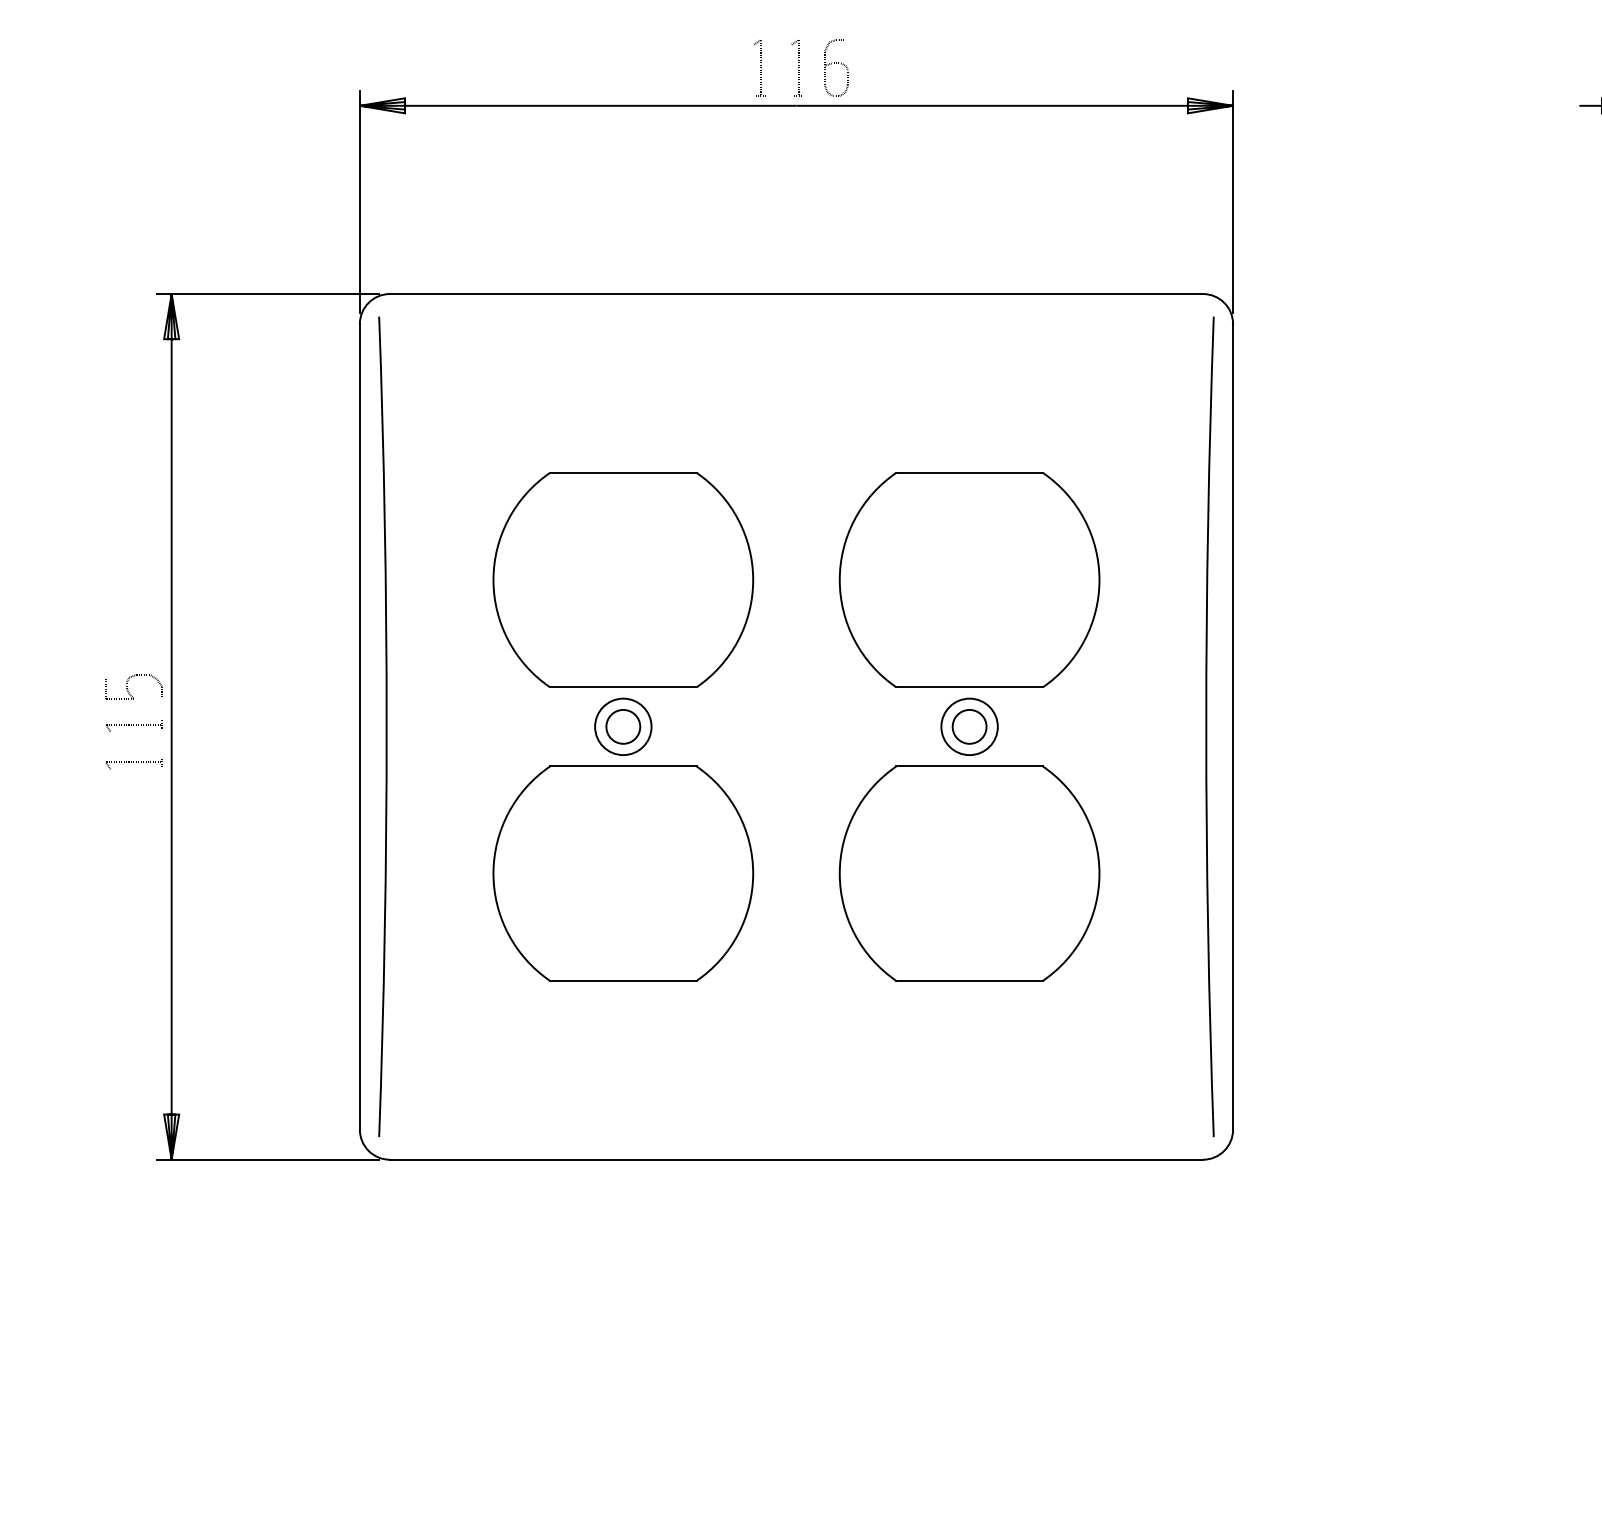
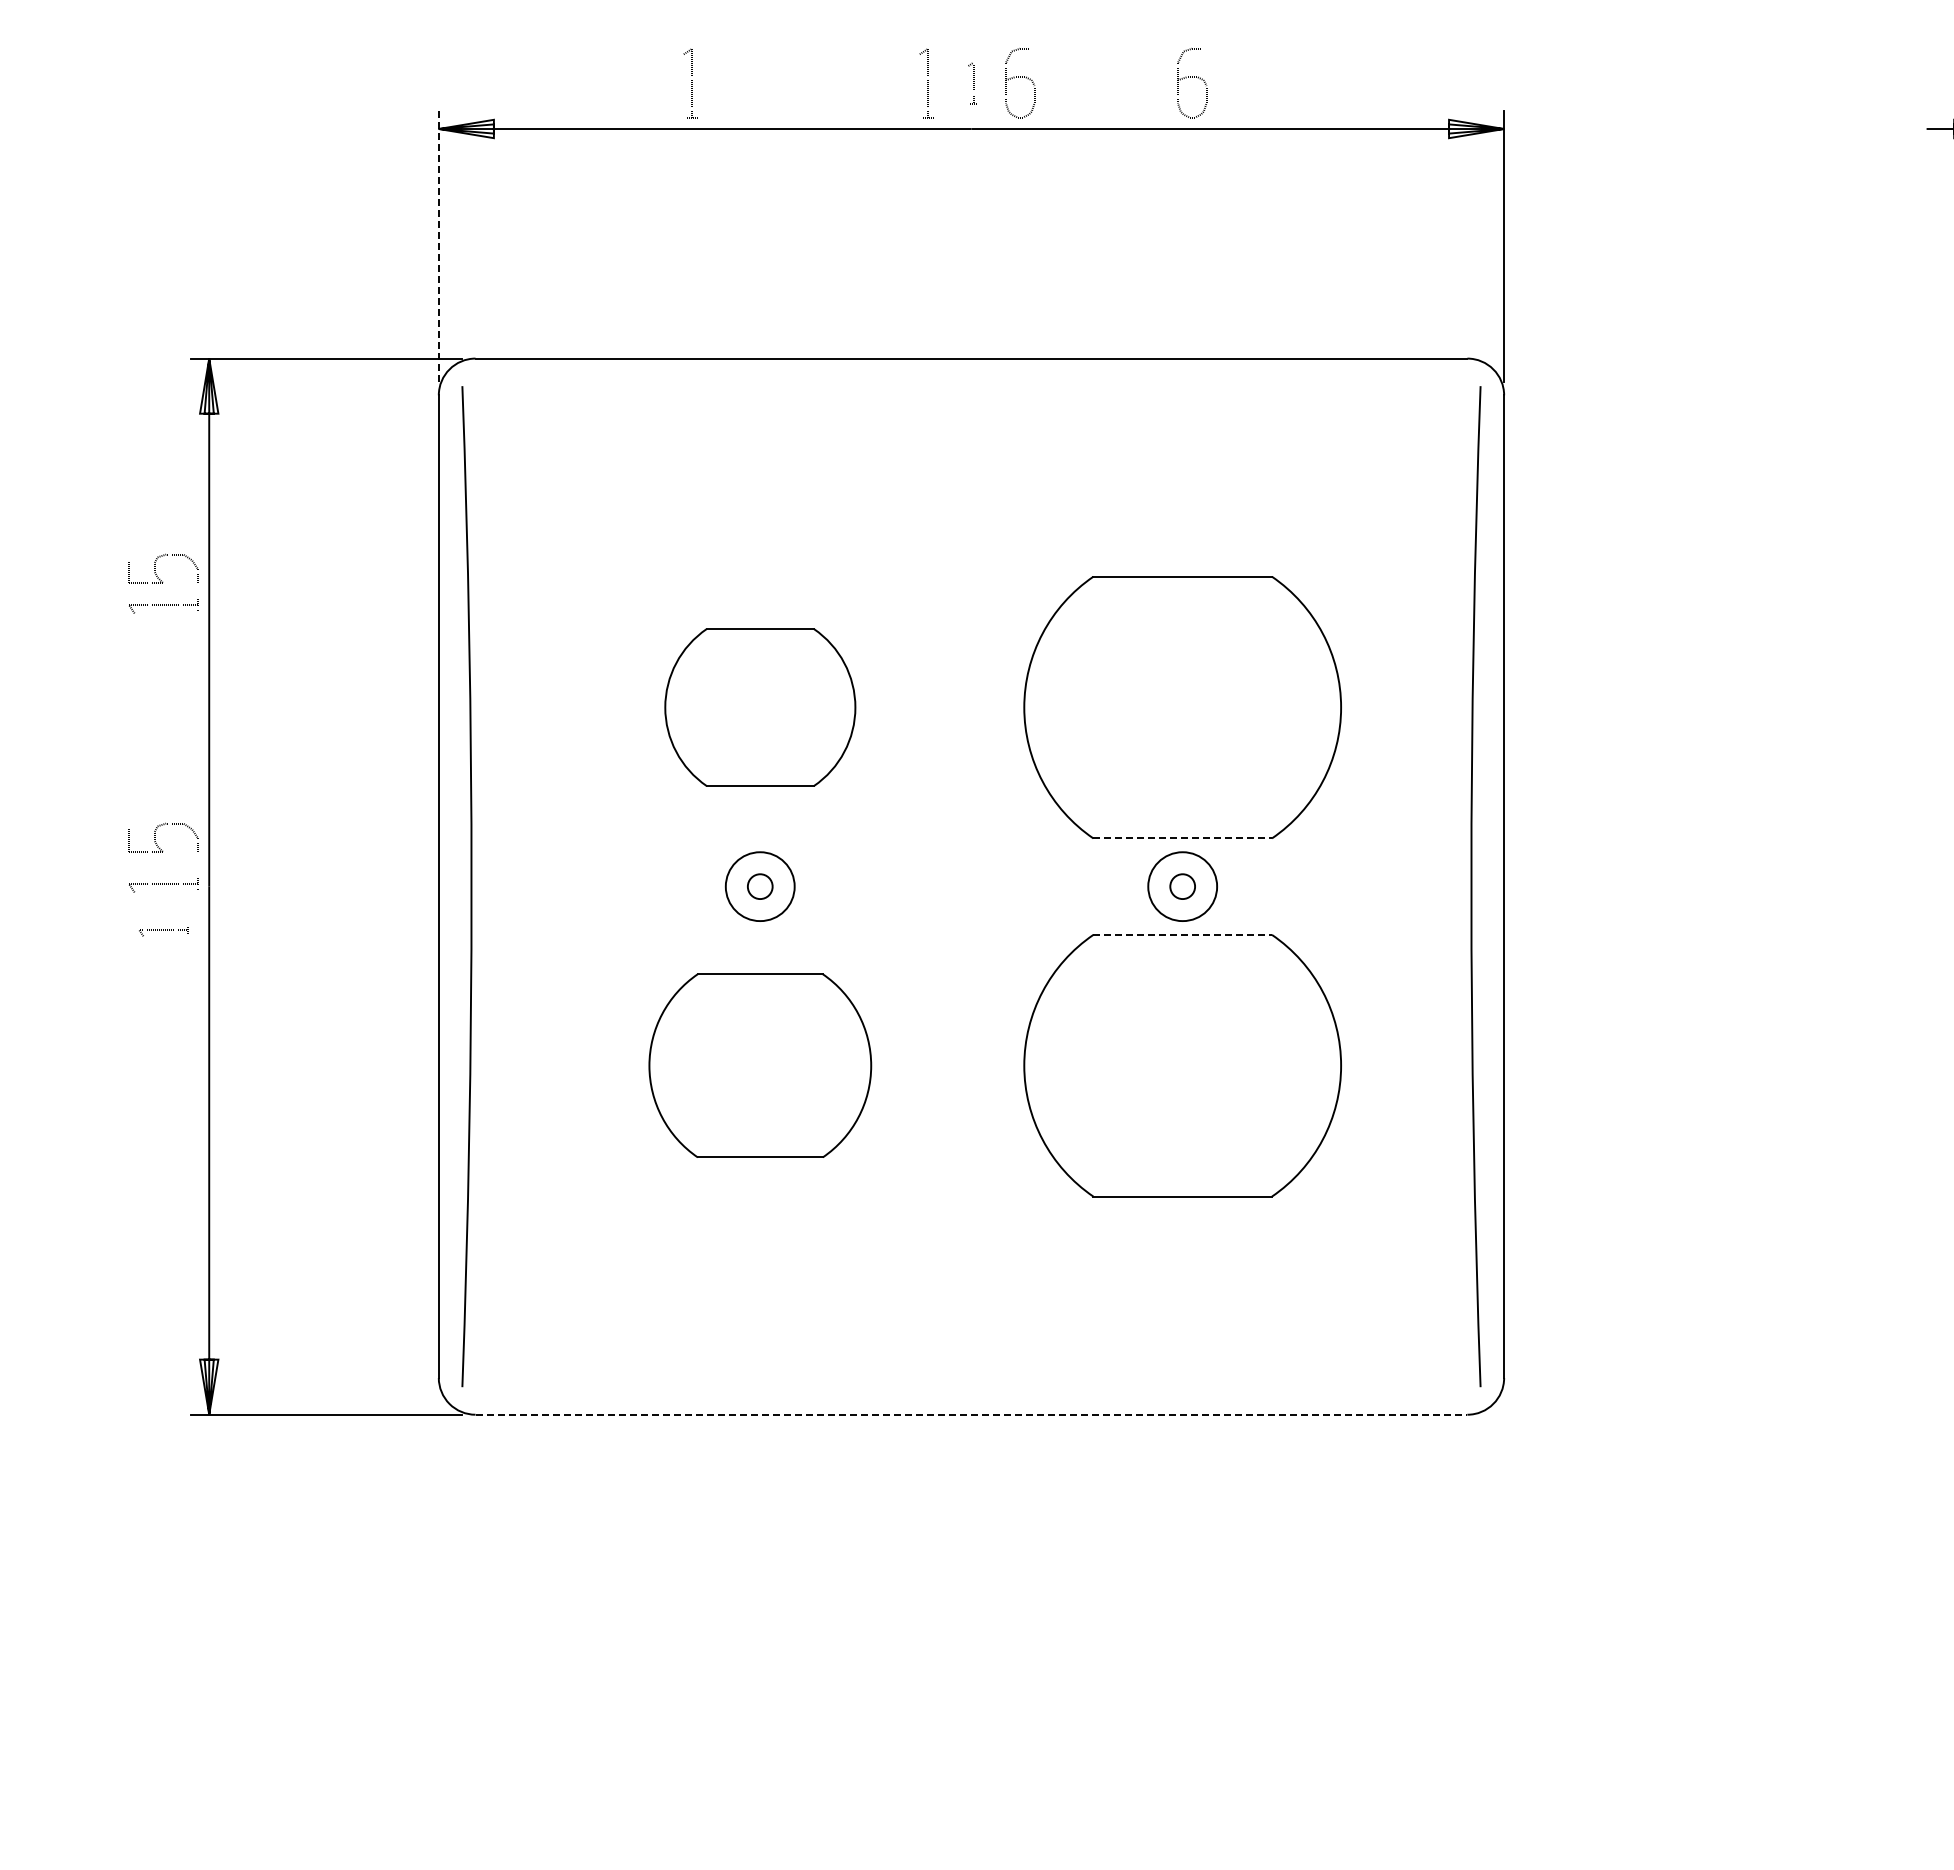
curve: (977, 63) -> (1192, 77), added
part: (566, 68) -> (690, 83), added
part: (797, 68) -> (972, 83), size x0.6
line: (359, 201) -> (438, 245), solid -> dashed
part: (127, 466) -> (155, 568), added
part: (134, 497) -> (163, 606), added
part: (623, 580) -> (760, 707), size x0.6
line: (970, 687) -> (1183, 838), solid -> dashed
circle: (622, 726) -> (759, 886), size x0.6
circle: (969, 726) -> (1182, 886), size x0.6
part: (134, 763) -> (163, 931), size x0.7
line: (970, 766) -> (1183, 934), solid -> dashed
part: (623, 873) -> (760, 1065), size x0.7
line: (796, 1159) -> (971, 1414), solid -> dashed

